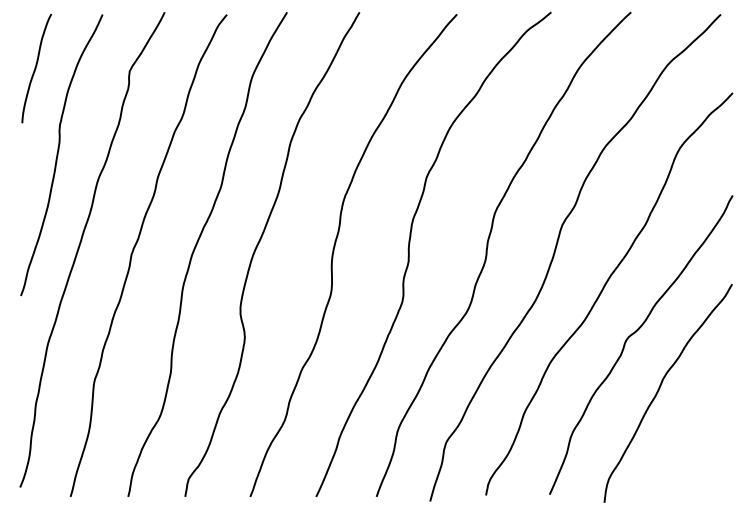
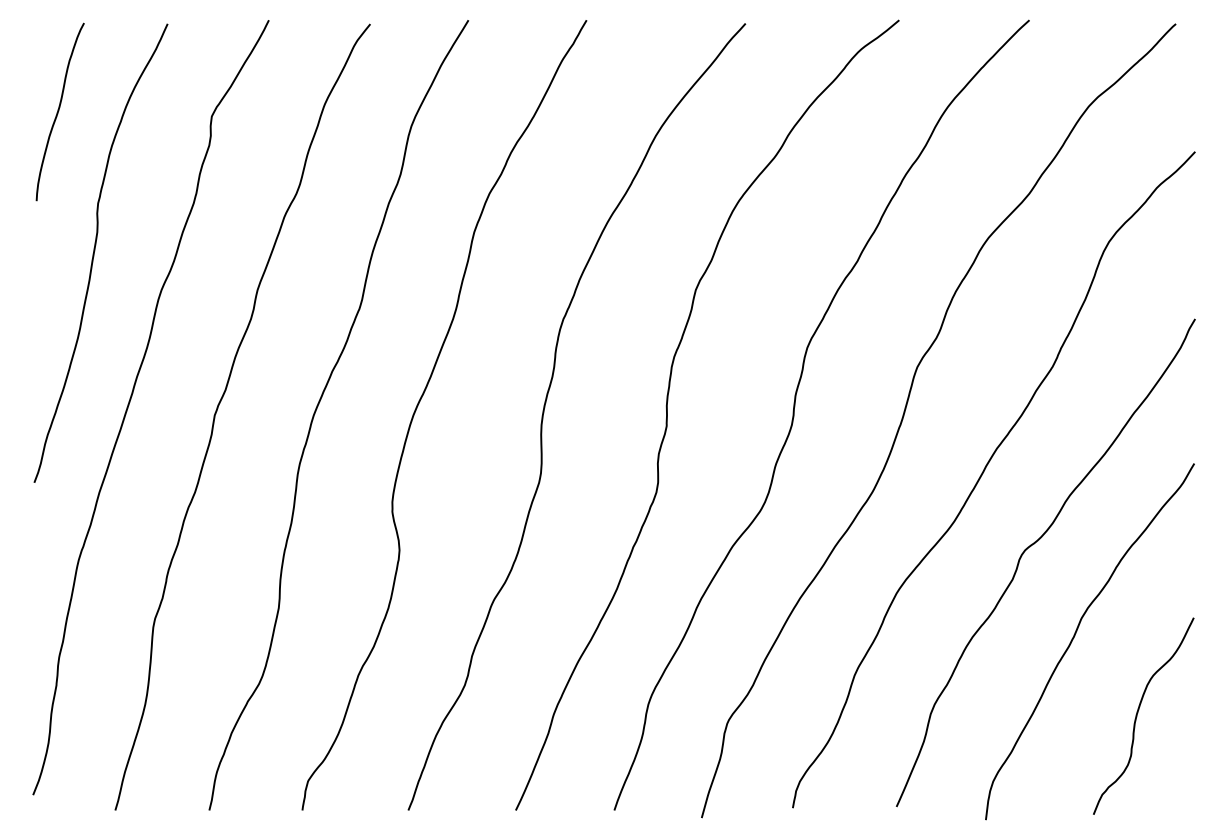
curve: (698, 437) -> (1139, 713), added

